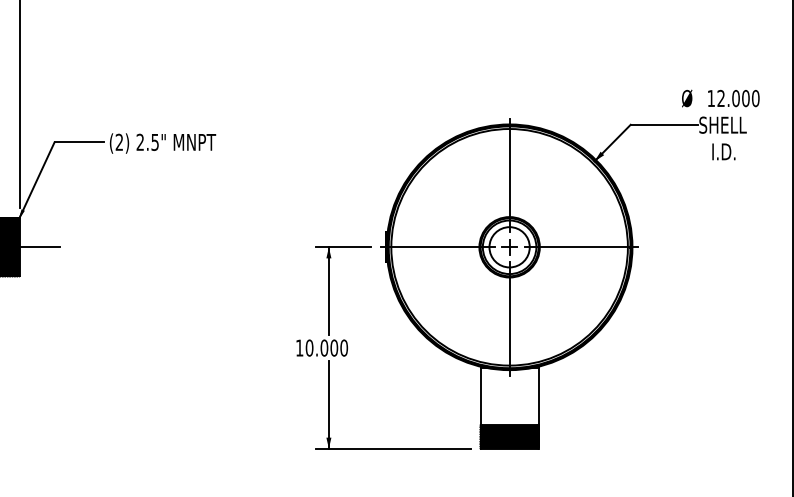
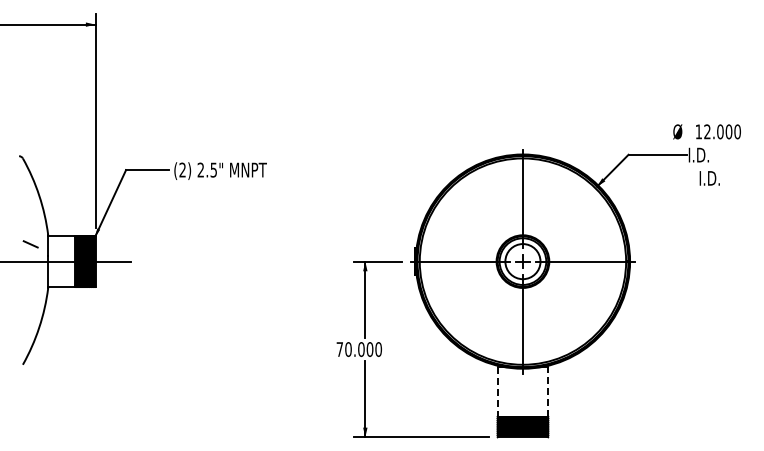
text: (722, 124) -> (708, 154), SHELL -> I.D.
text: (299, 348) -> (339, 349), 10.000 -> 70.000
line: (480, 396) -> (497, 391), solid -> dashed
line: (538, 396) -> (548, 391), solid -> dashed

